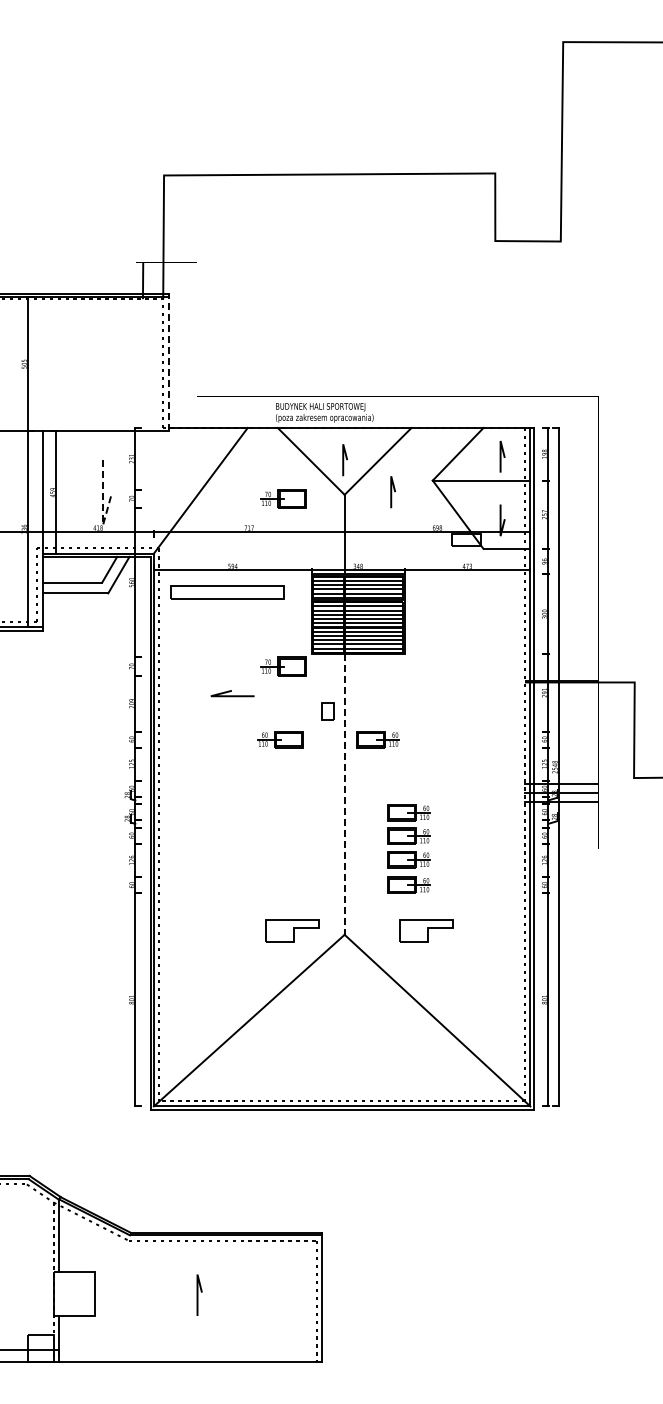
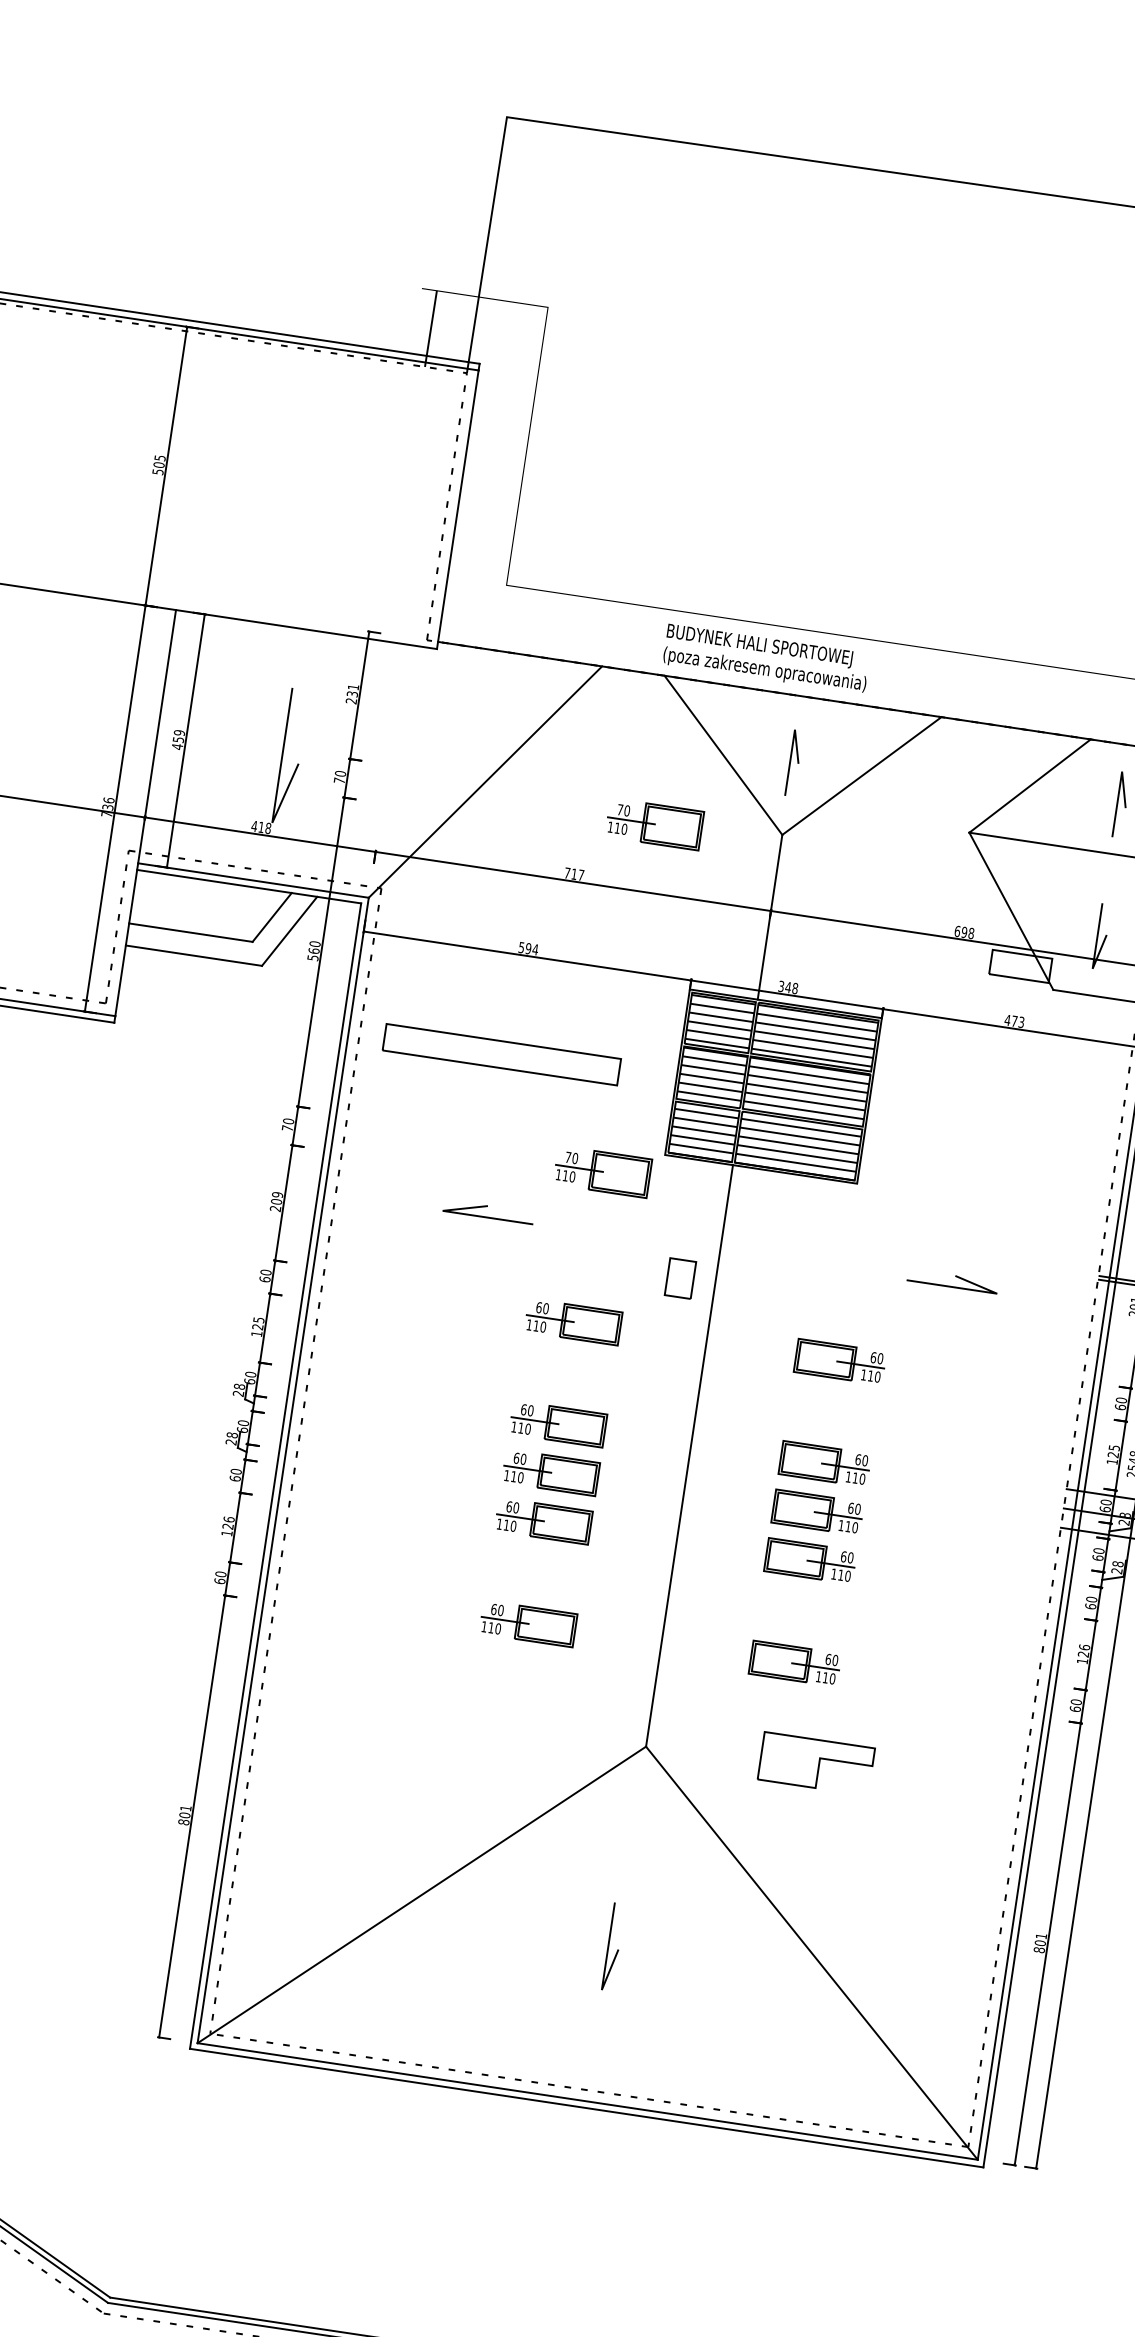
line: (168, 363) -> (457, 508), dashed -> solid
line: (392, 492) -> (882, 844), removed
line: (103, 508) -> (278, 788), dashed -> solid
part: (227, 592) -> (501, 1054), moved
line: (456, 695) -> (951, 1285), added
part: (377, 739) -> (838, 1361), moved
line: (344, 795) -> (688, 1457), dashed -> solid
part: (280, 812) -> (550, 1473), added
part: (408, 836) -> (816, 1512), moved
part: (280, 884) -> (528, 1622), added
part: (292, 930) -> (539, 1721), removed
line: (341, 1031) -> (609, 1946), added

